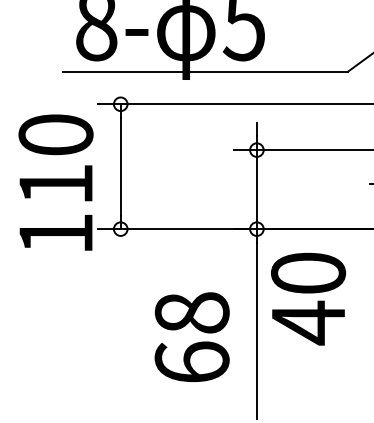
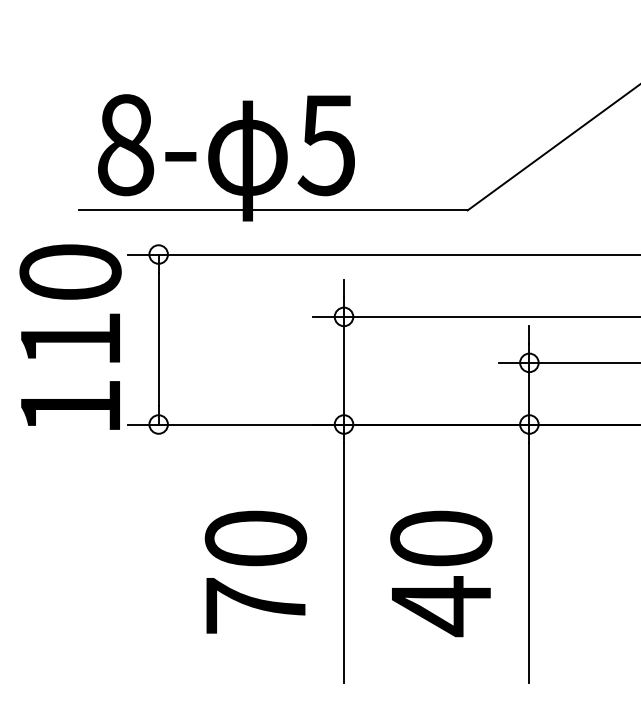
text: (55, 182) -> (70, 336), moved
text: (308, 298) -> (441, 573), moved
text: (191, 337) -> (255, 571), 68 -> 70

